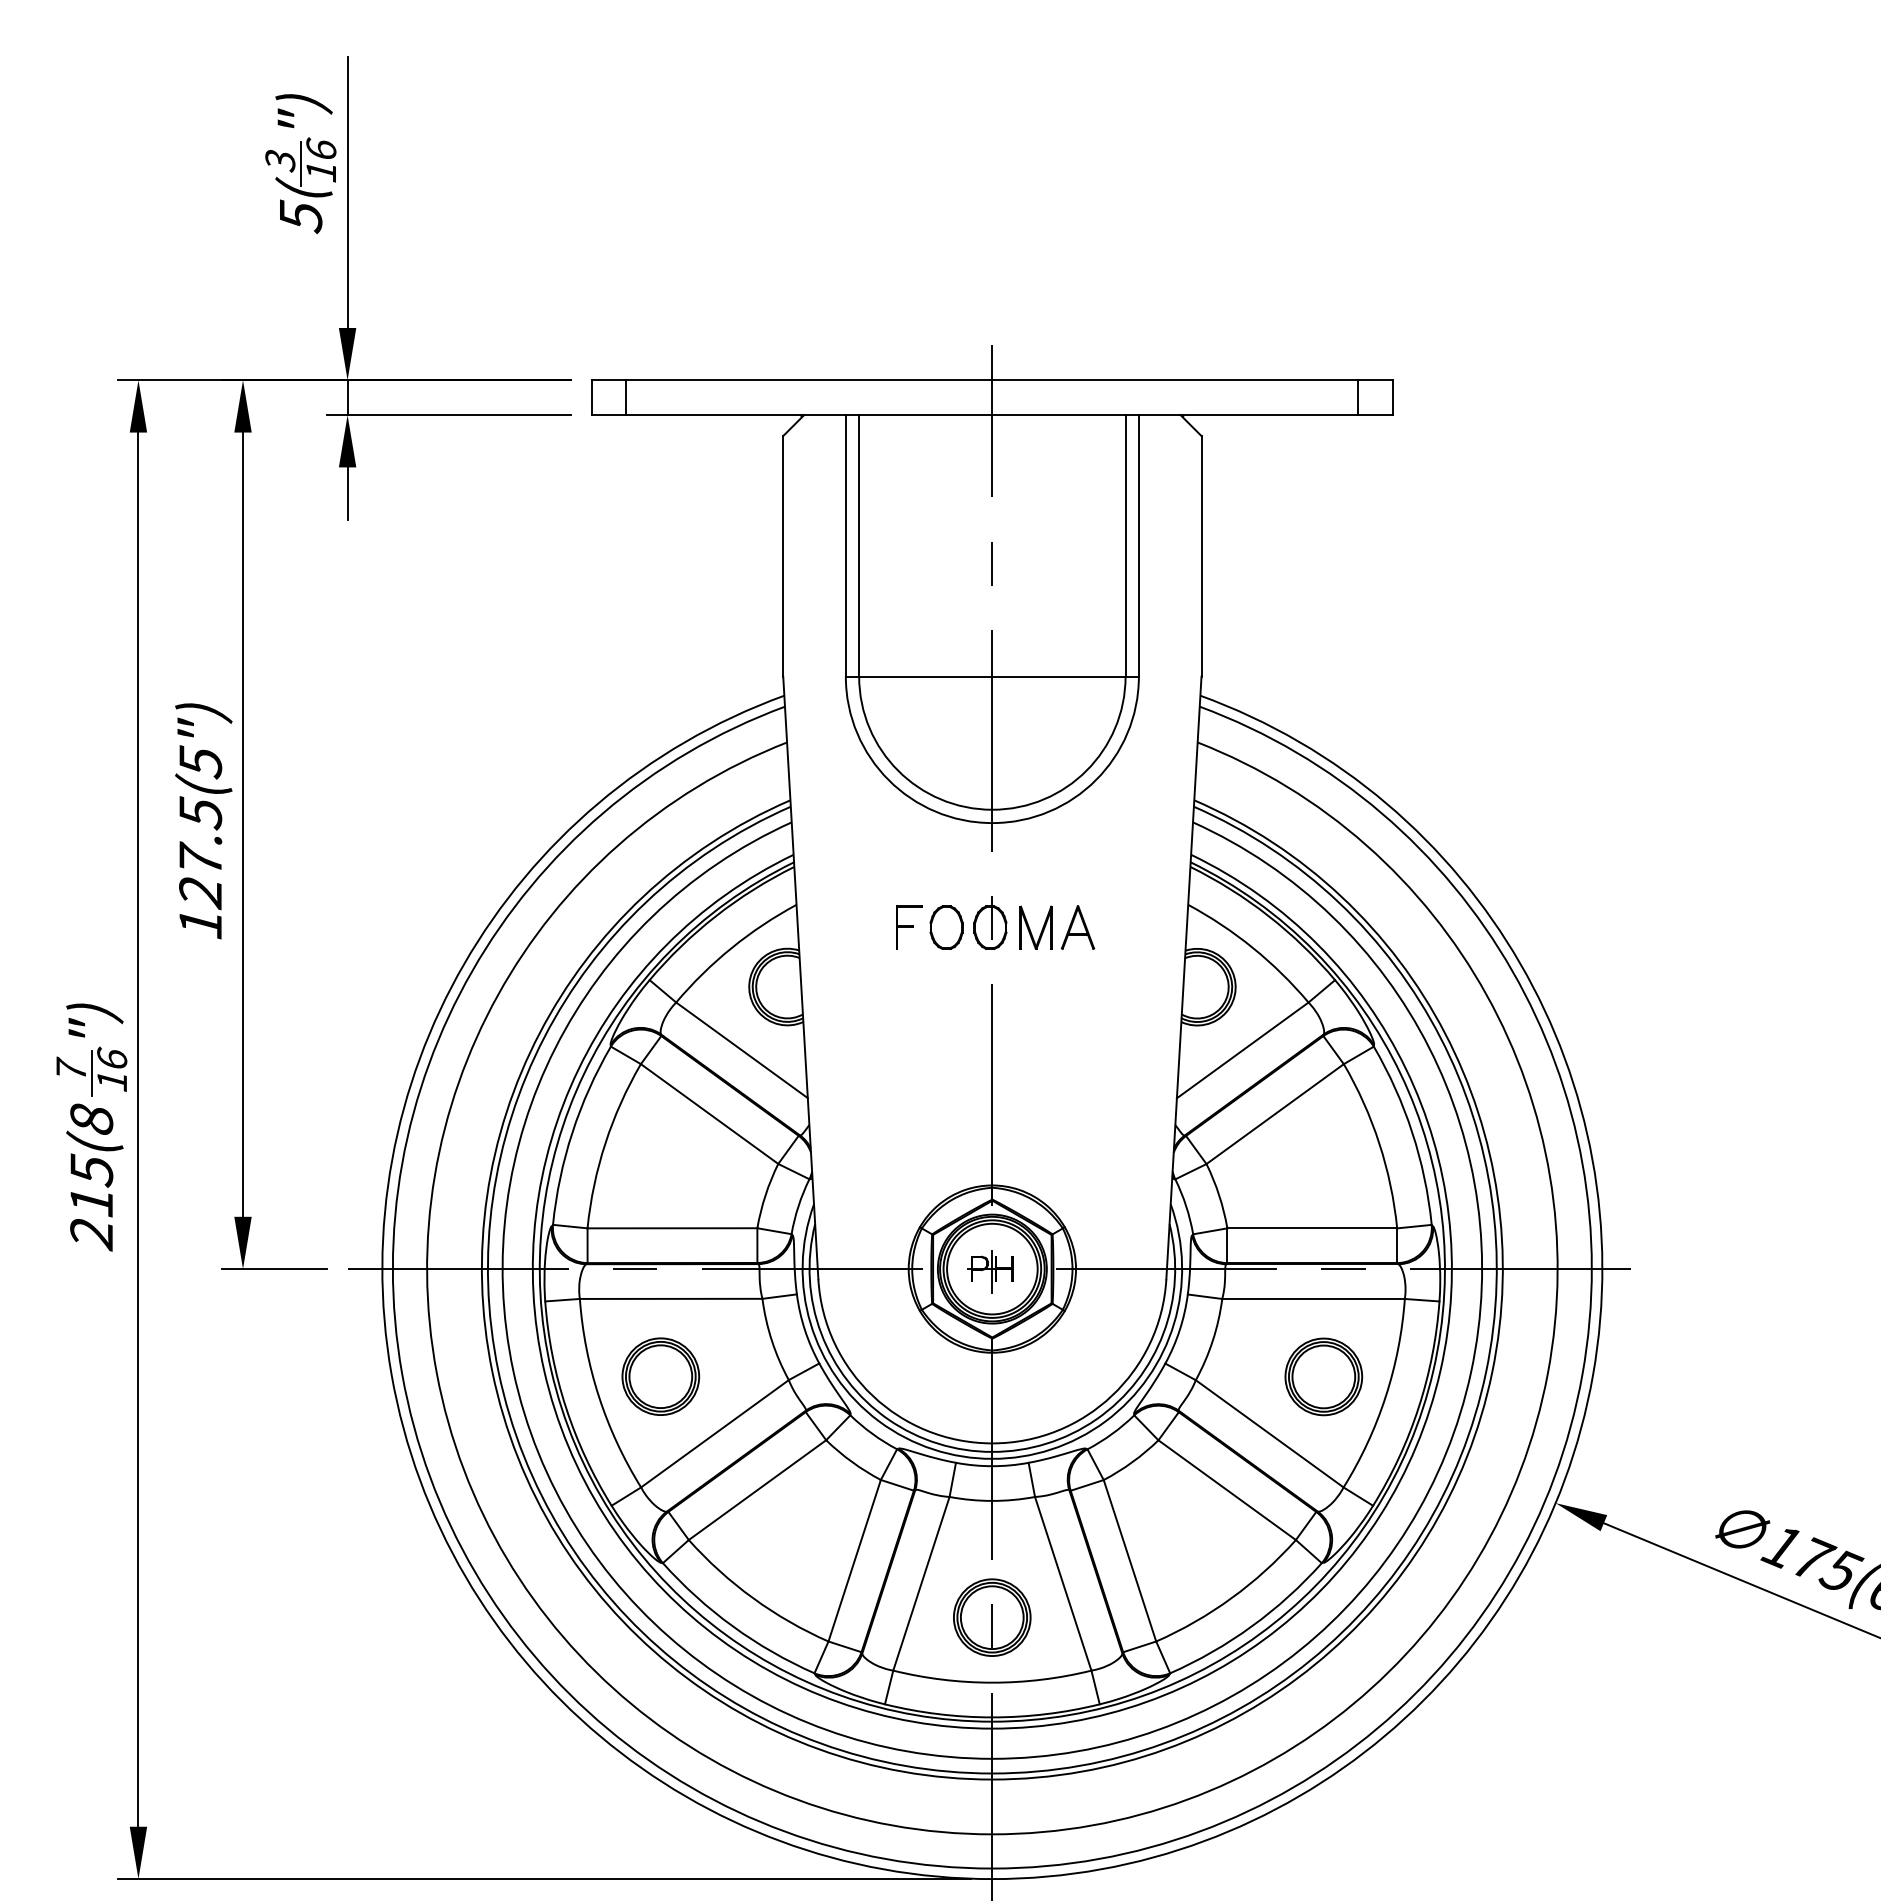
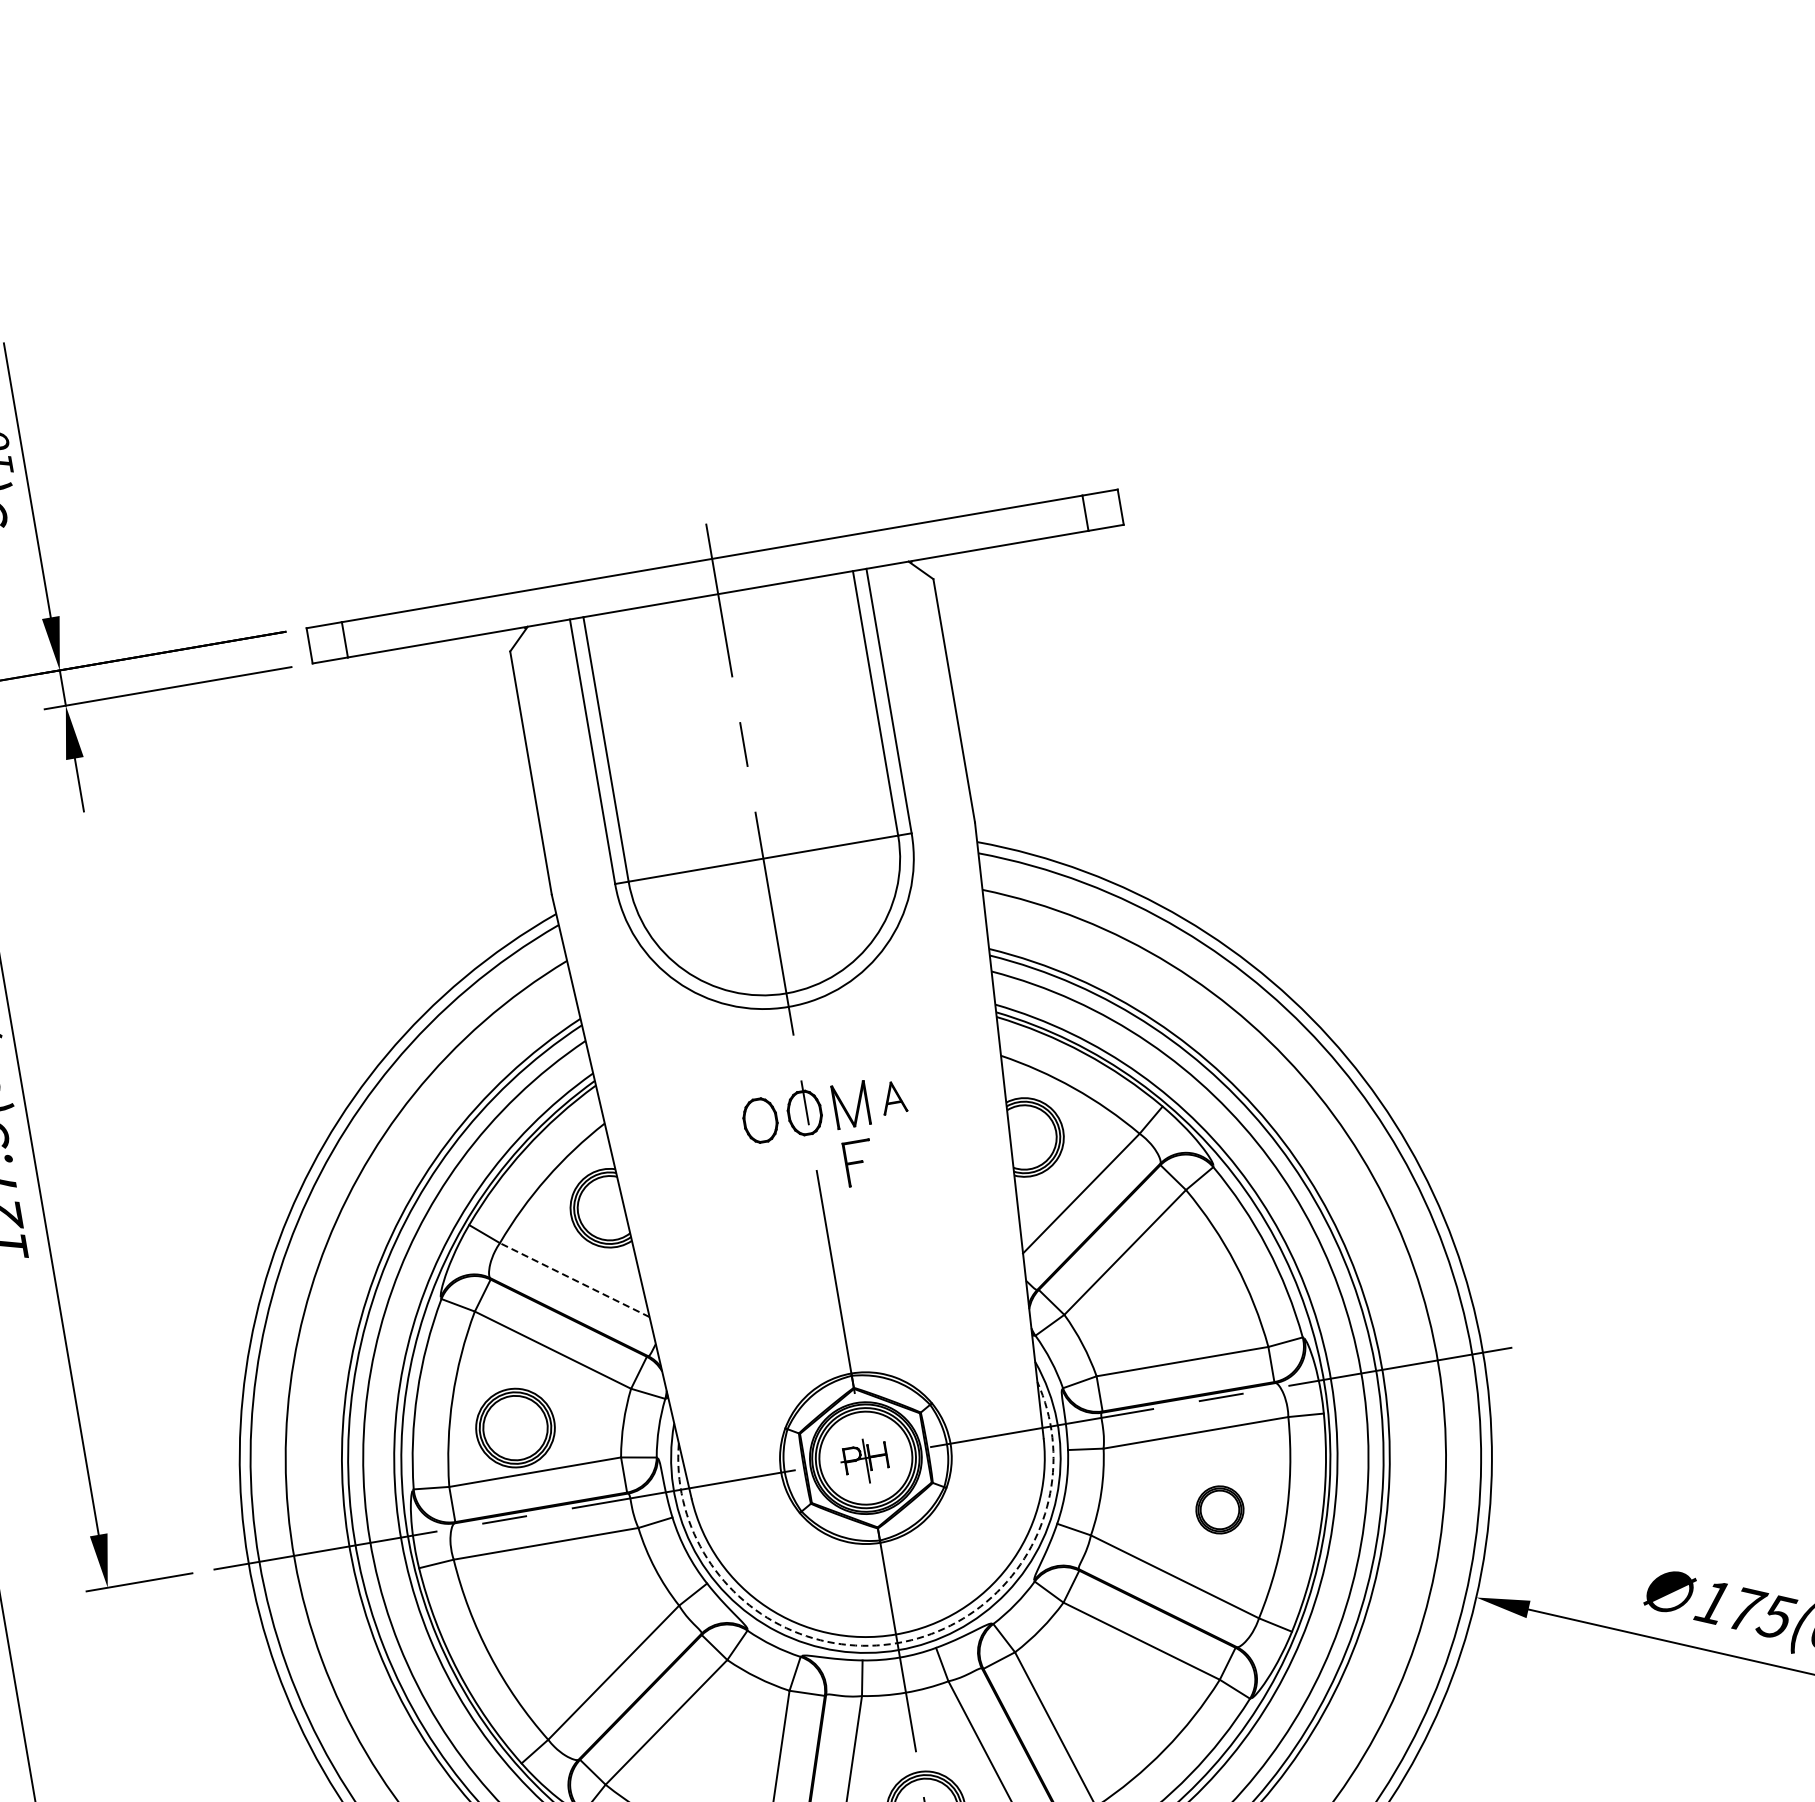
part: (909, 927) -> (859, 1162), moved
part: (1077, 927) -> (892, 1097), size x0.7
line: (741, 1050) -> (574, 1280), solid -> dashed
part: (660, 1376) -> (515, 1427), moved
part: (1323, 1376) -> (1219, 1509), size x0.6
arc: (992, 1451) -> (897, 1642), solid -> dashed

